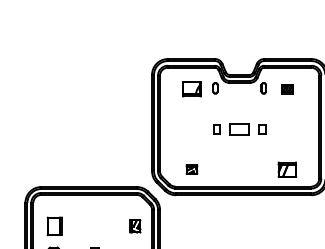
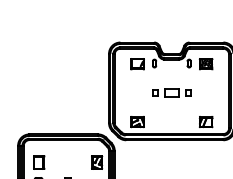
part: (287, 89) -> (206, 64), size x1.67
part: (191, 169) -> (137, 121), size x1.67
part: (135, 226) -> (97, 162), size x1.43

